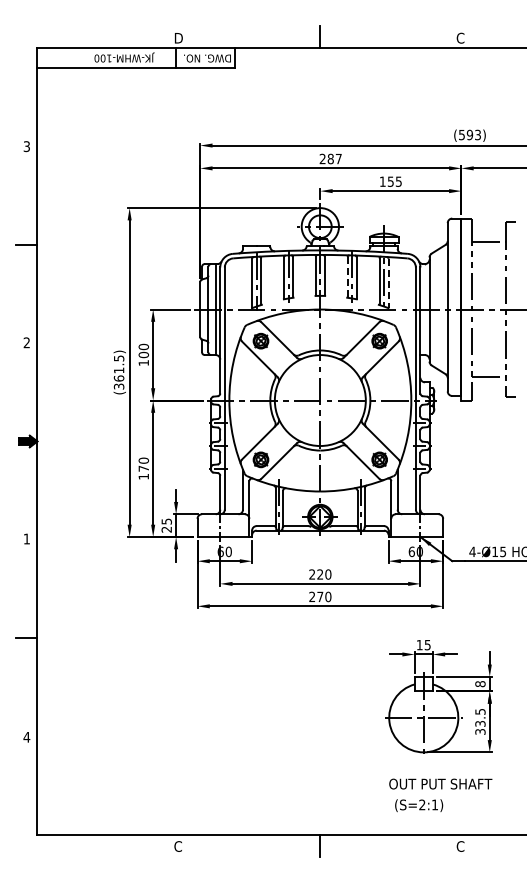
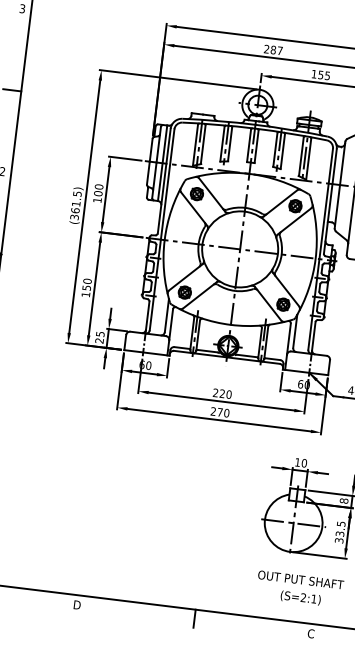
line: (347, 277) -> (275, 150), dashed -> solid
line: (388, 283) -> (308, 159), dashed -> solid
text: (143, 468) -> (86, 287), 170 -> 150
text: (427, 644) -> (304, 462), 15 -> 10
text: (419, 805) -> (301, 597), moved
text: (178, 846) -> (77, 605), C -> D

